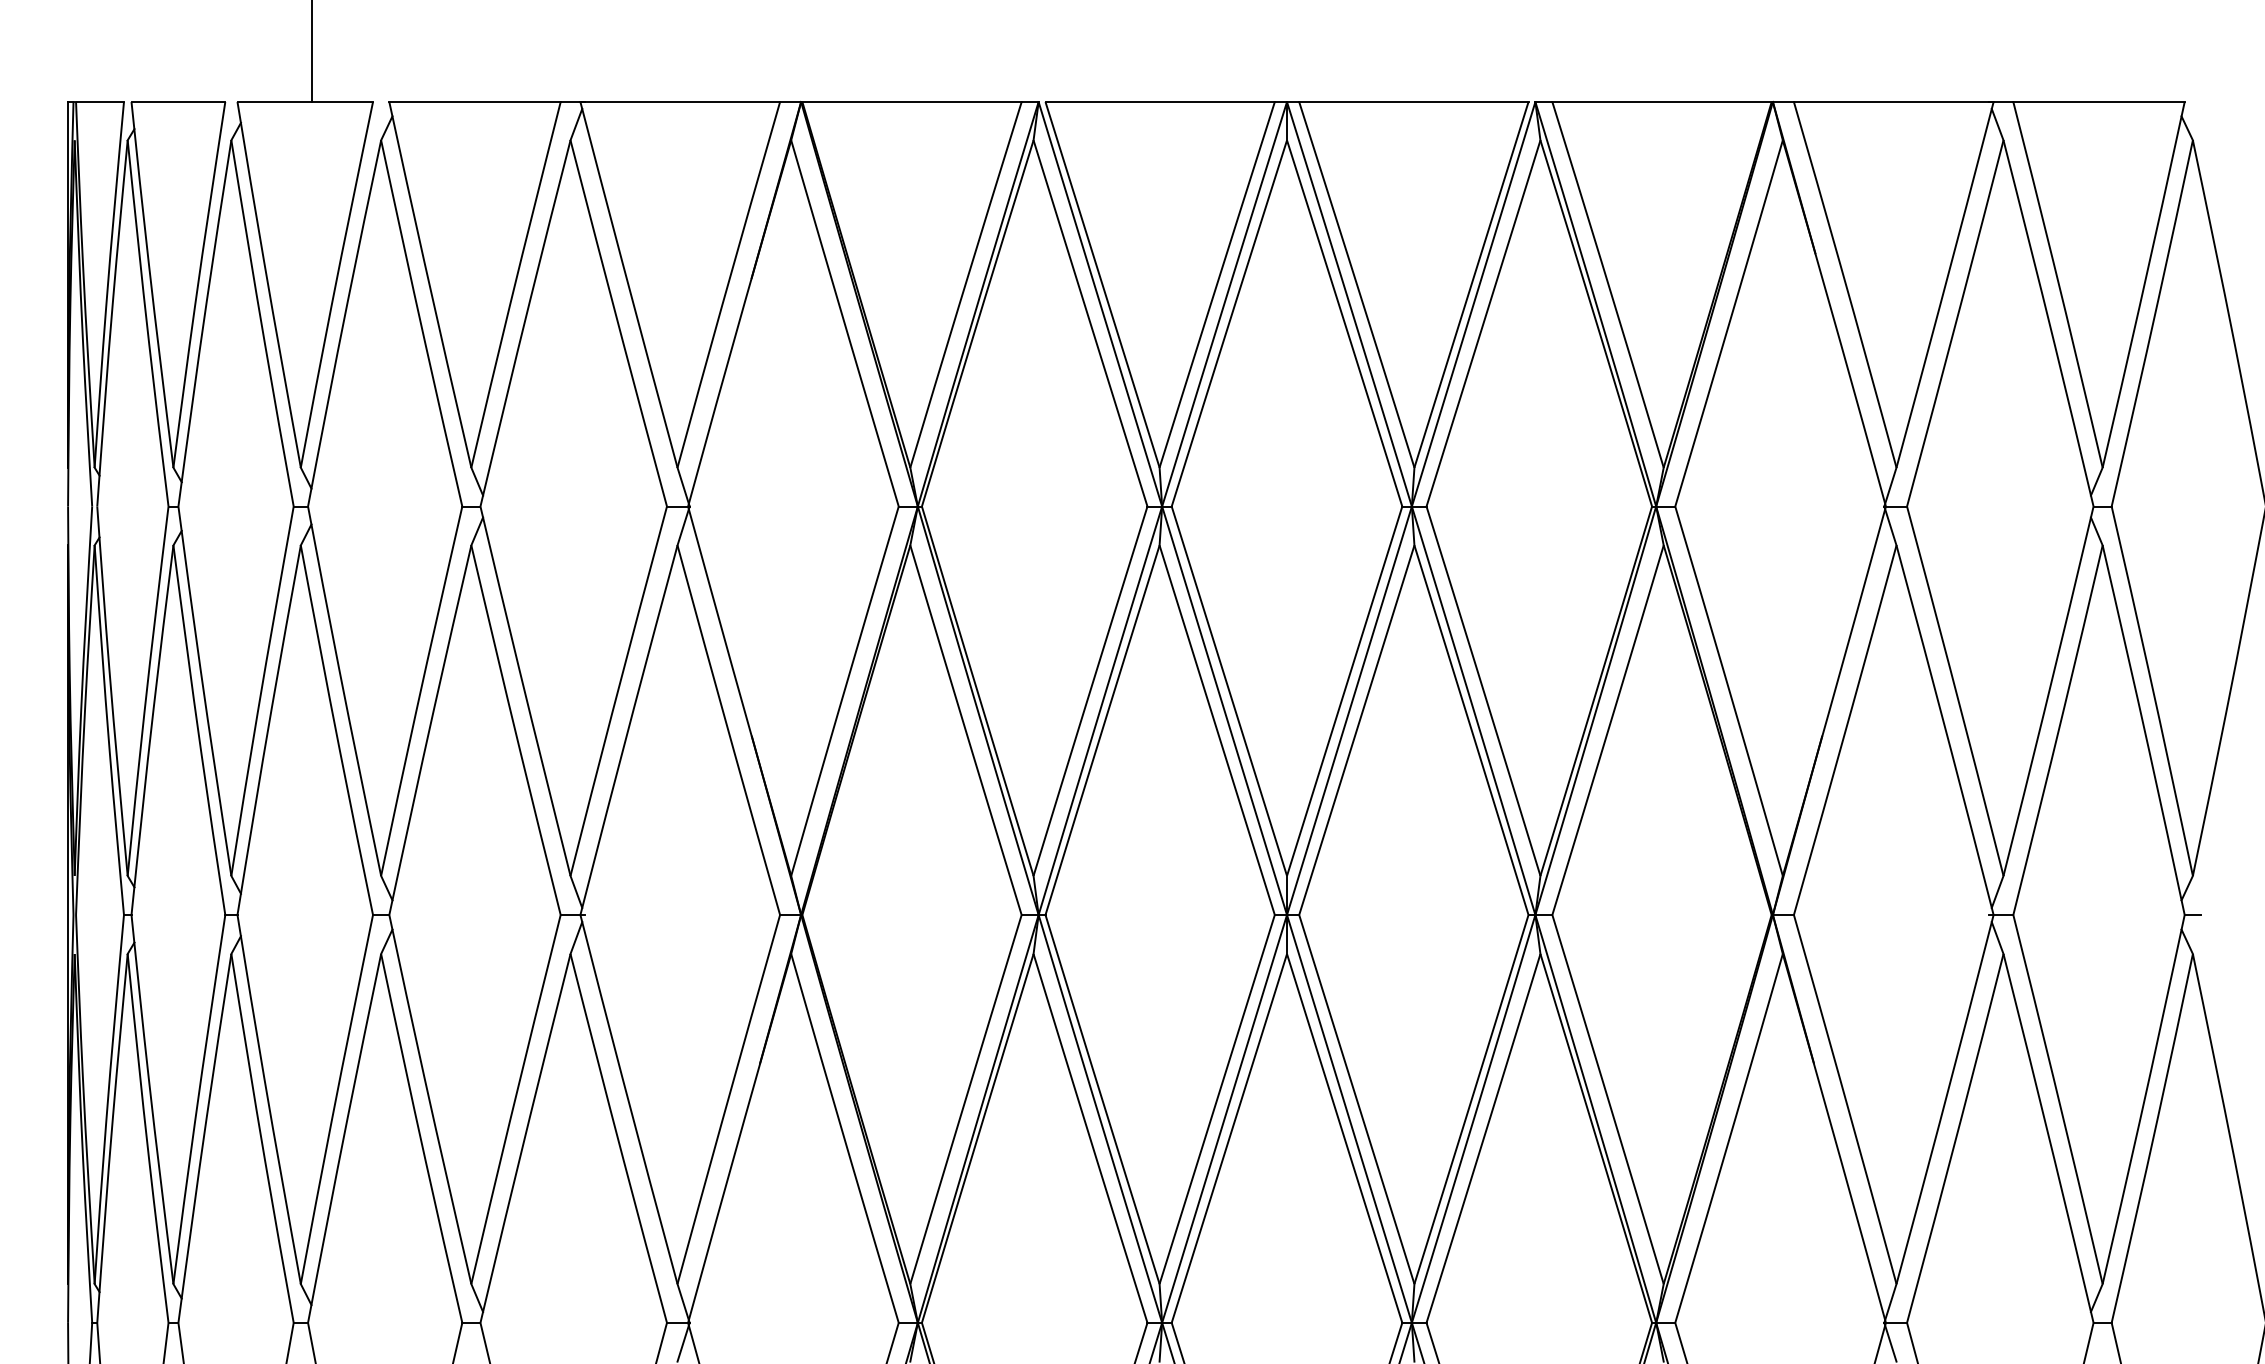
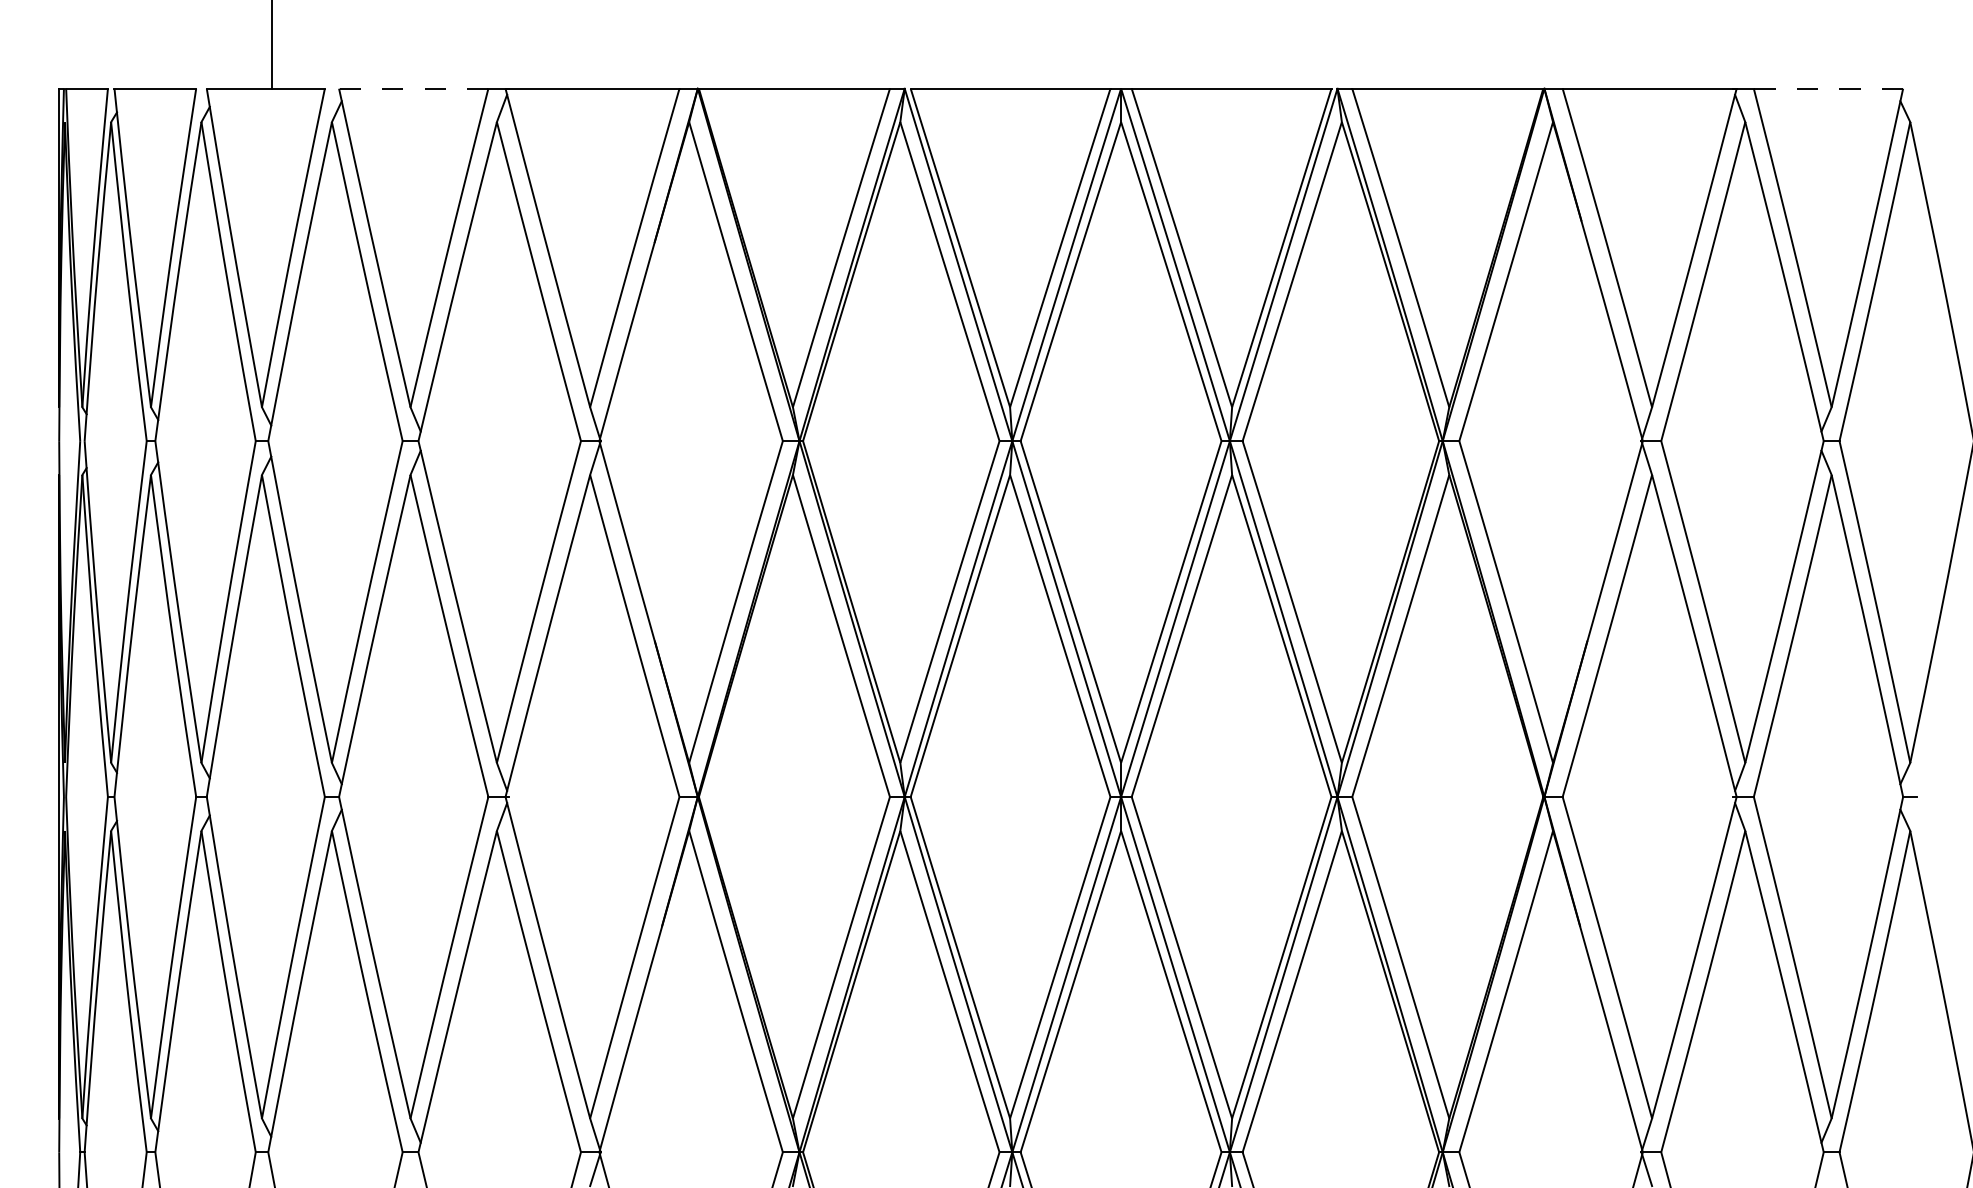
line: (474, 101) -> (413, 88), solid -> dashed
line: (2099, 101) -> (1828, 88), solid -> dashed

